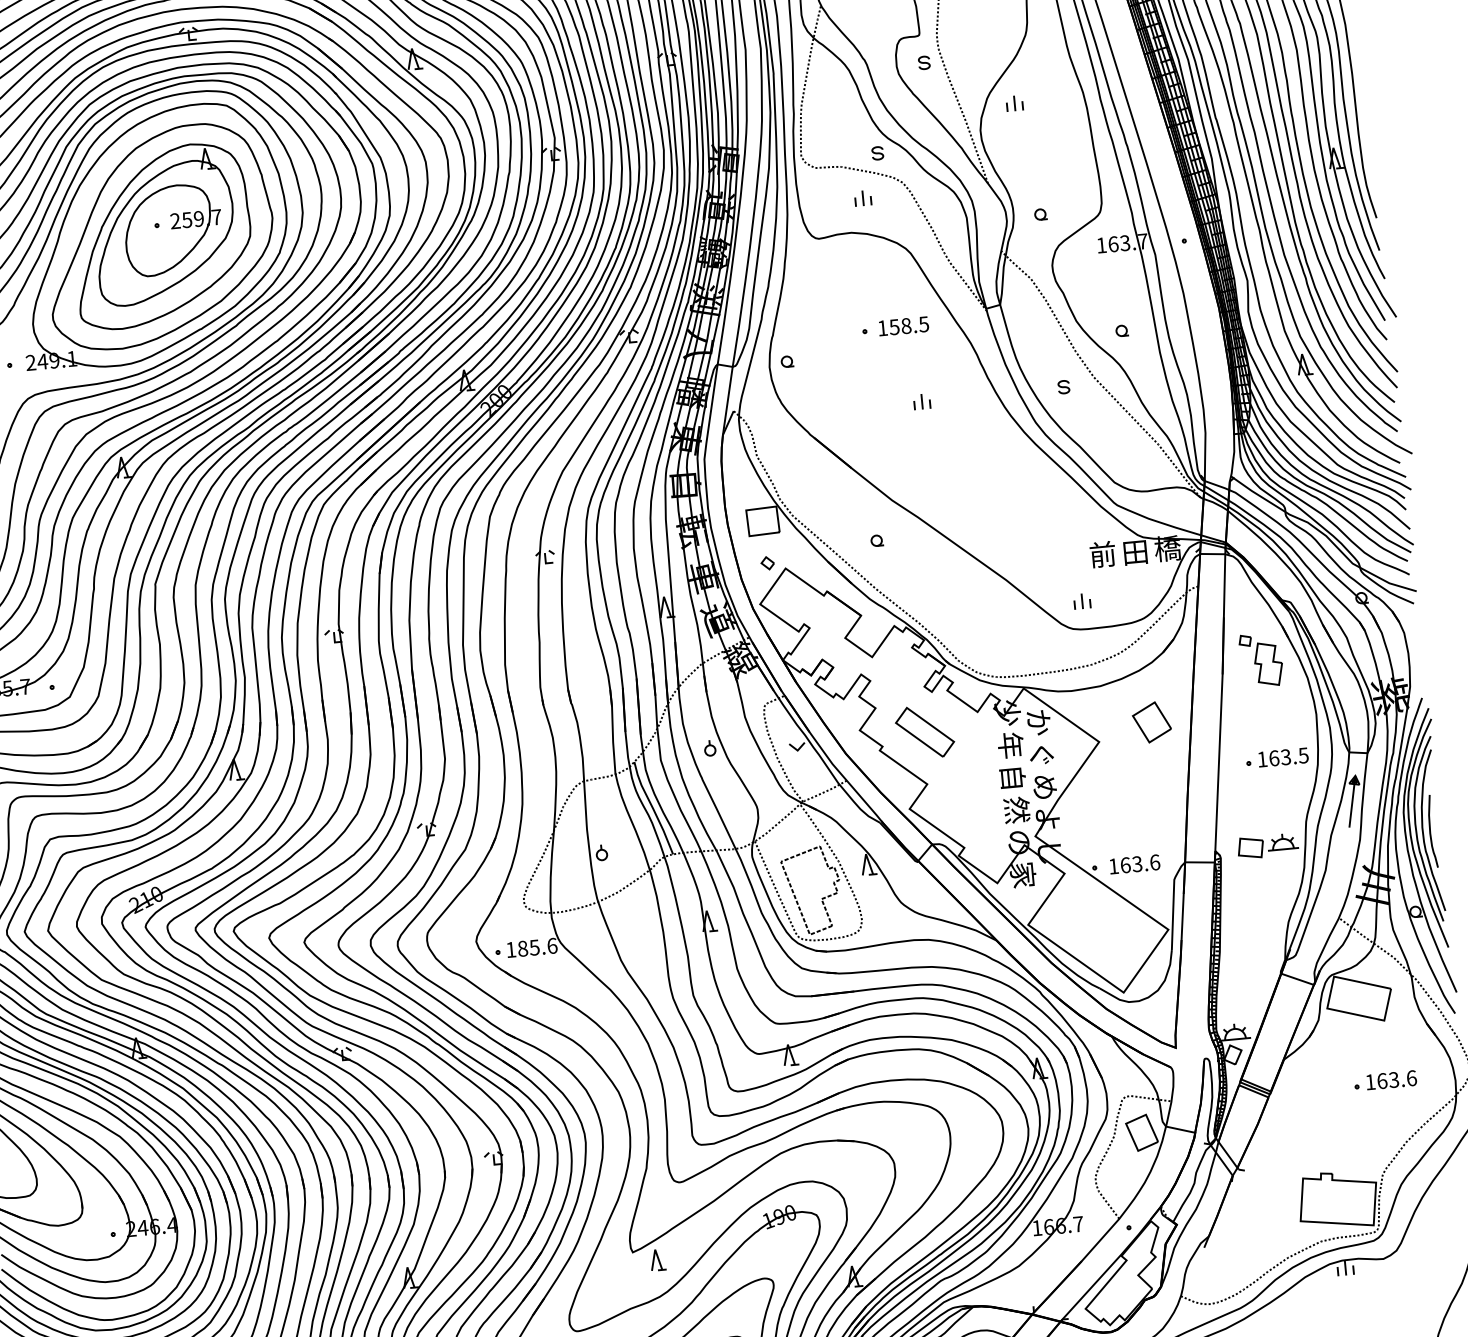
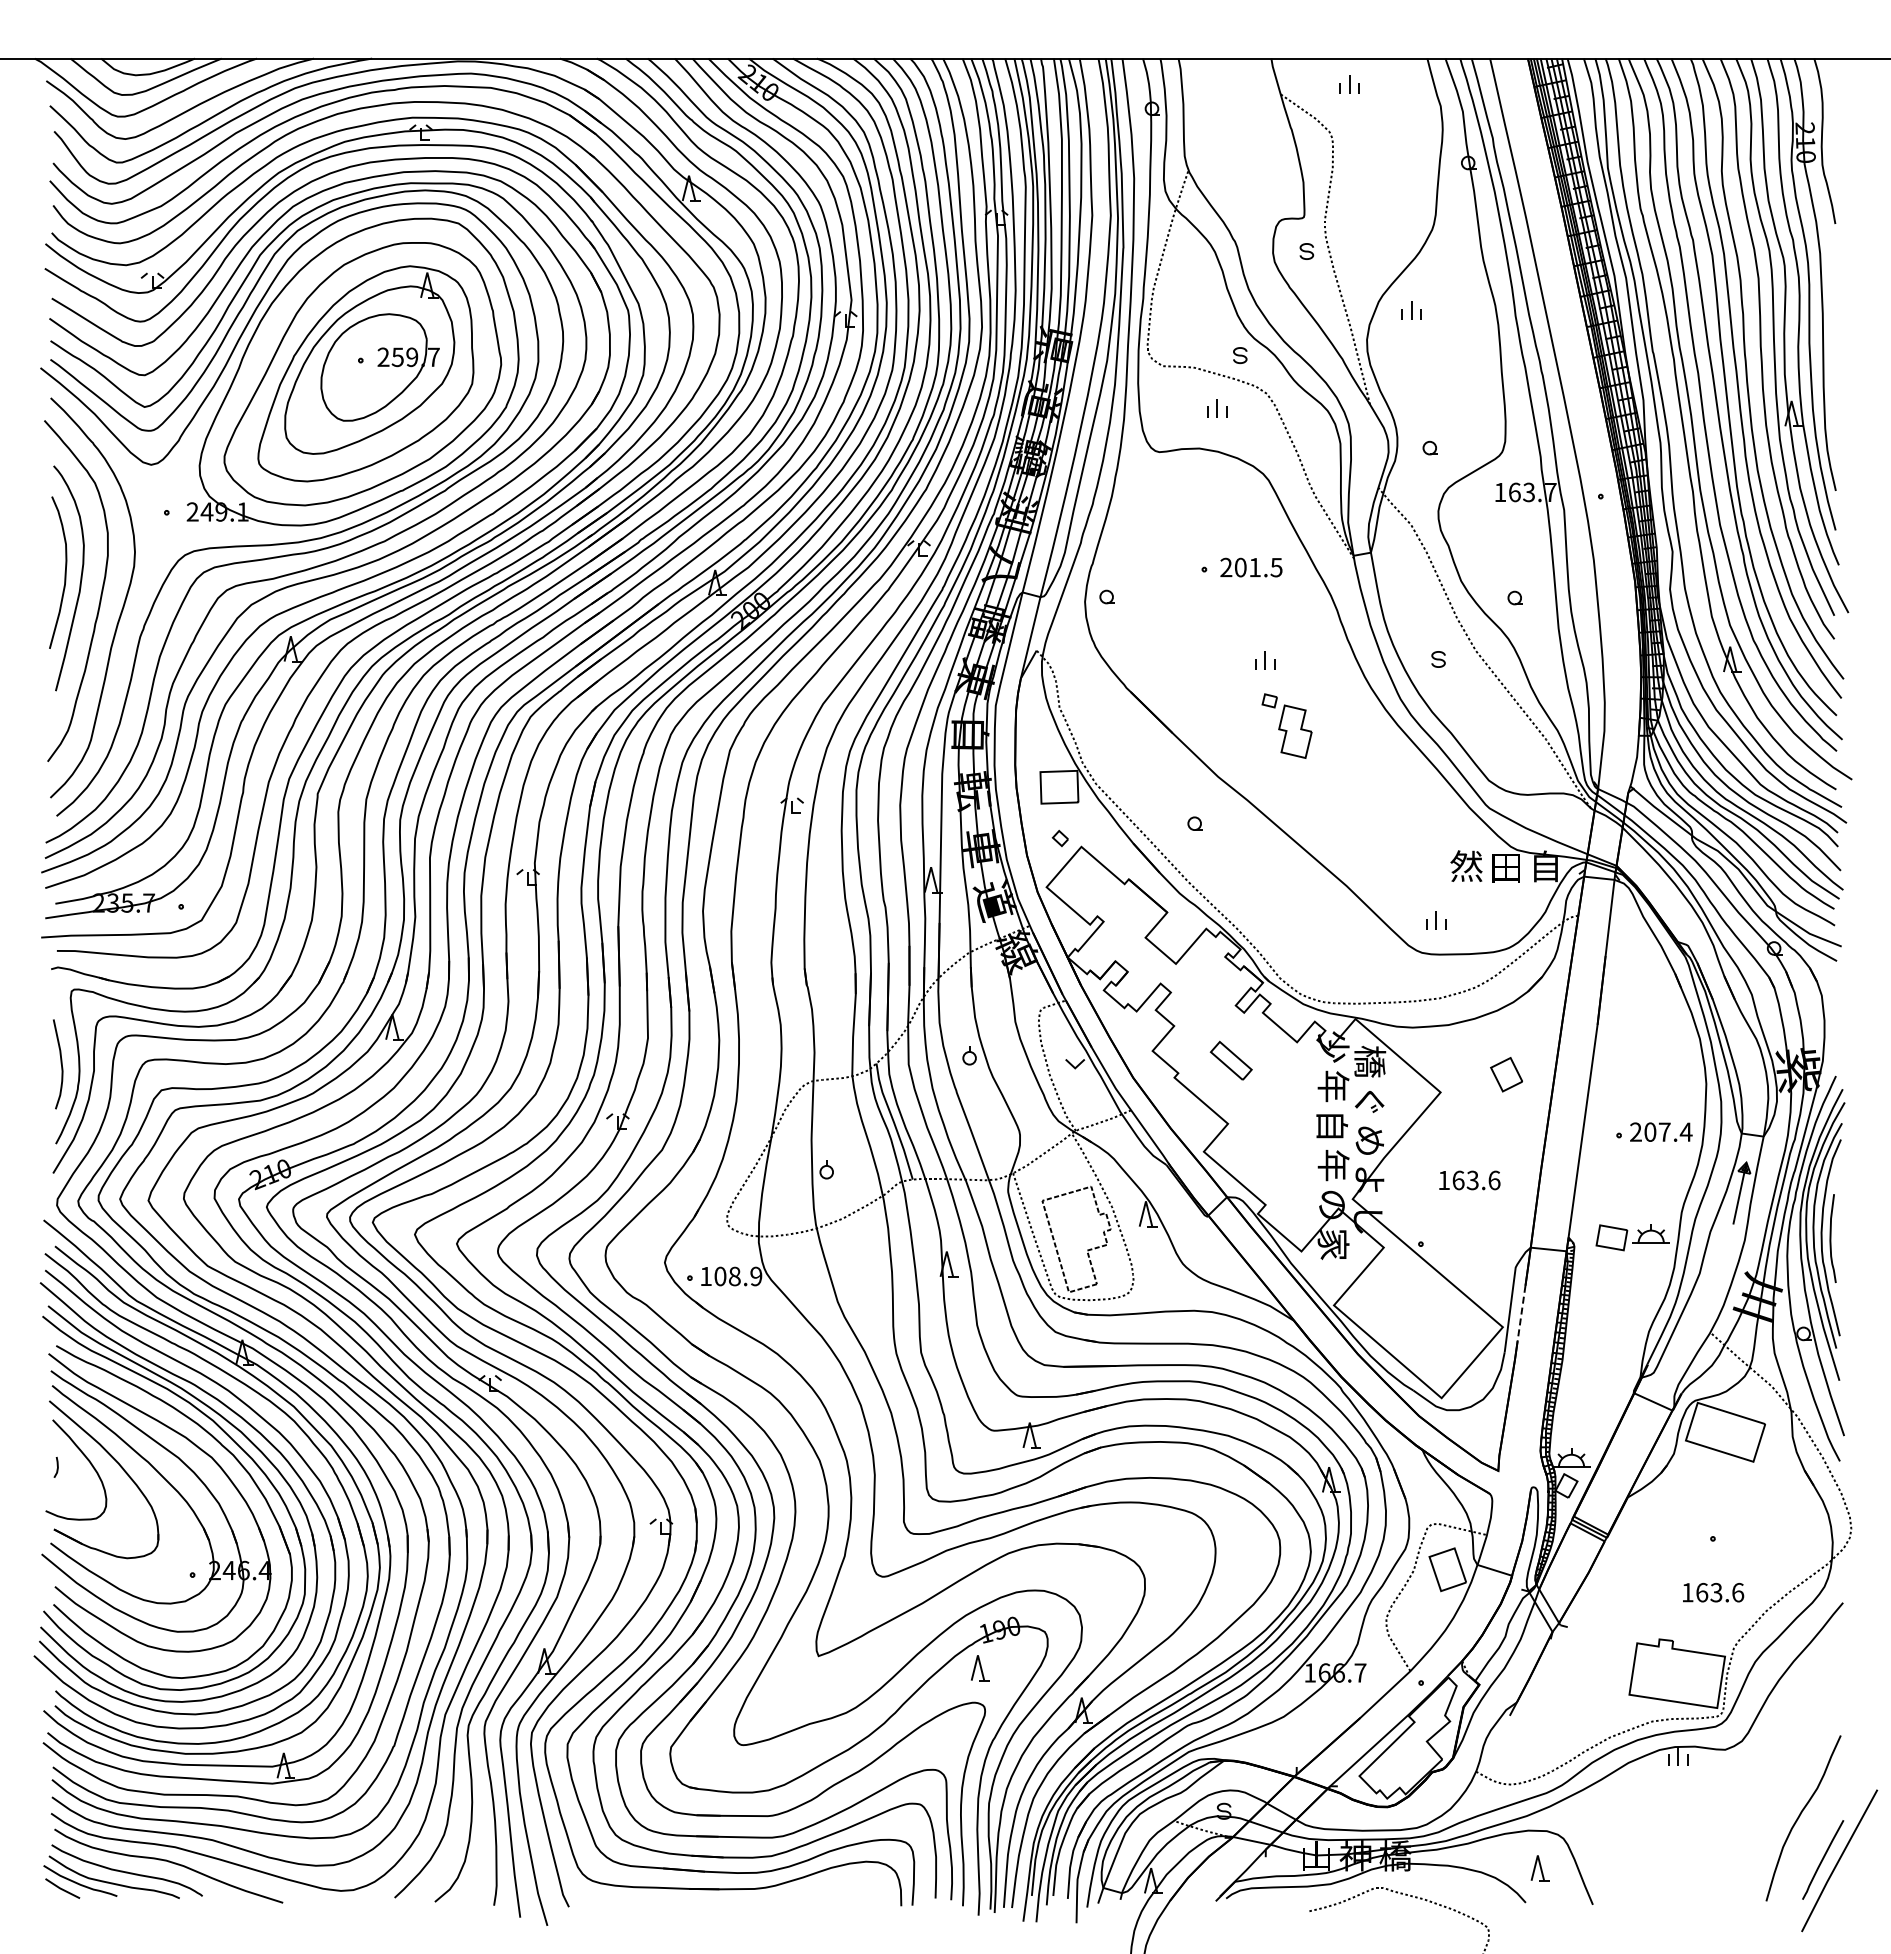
text: (894, 327) -> (1240, 567), 158.5 -> 201.5
text: (1167, 548) -> (1545, 866), 橋 -> 自
text: (1102, 553) -> (1466, 865), 前 -> 然
part: (1260, 659) -> (1286, 725), moved
text: (1039, 722) -> (1370, 1061), か -> 橋
part: (1151, 722) -> (1506, 1074), size x0.7
part: (925, 732) -> (1231, 1060), size x0.6
text: (1283, 756) -> (1661, 1131), 163.5 -> 207.4
text: (1016, 810) -> (1333, 1165), 然 -> 年
text: (1134, 864) -> (1469, 1180), moved
line: (1182, 917) -> (1521, 1313), solid -> dashed
text: (537, 947) -> (738, 1276), 185.6 -> 108.9
text: (1391, 1080) -> (1713, 1592), moved
part: (658, 1260) -> (980, 1668), moved

